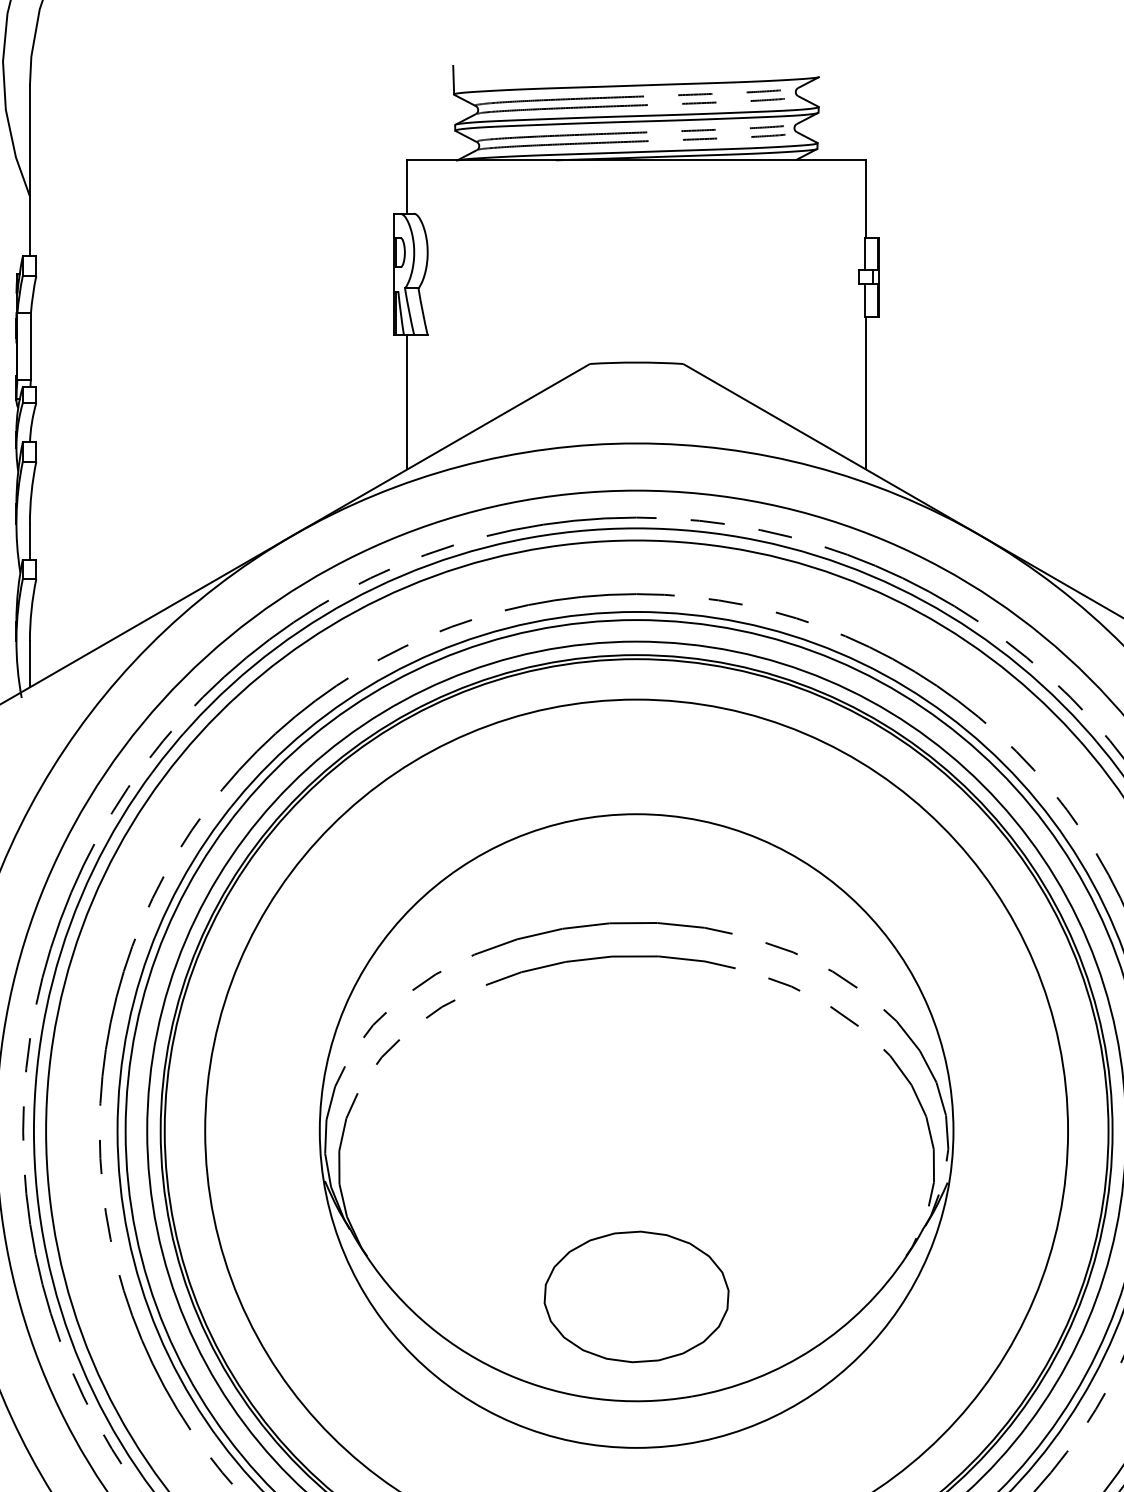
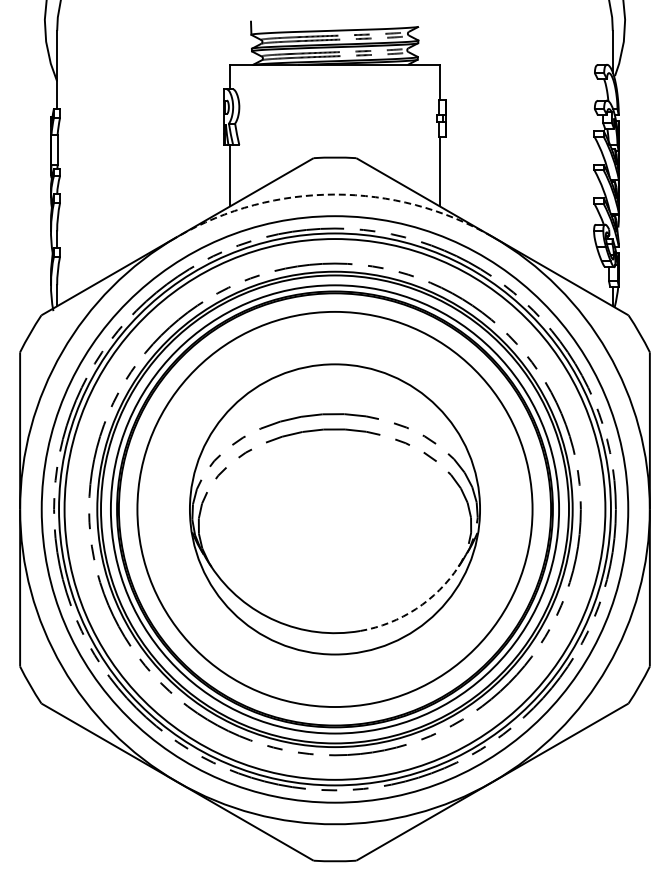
arc: (635, 443) -> (334, 194), solid -> dashed
part: (635, 1297) -> (334, 585), removed
arc: (814, 1347) -> (416, 608), solid -> dashed

